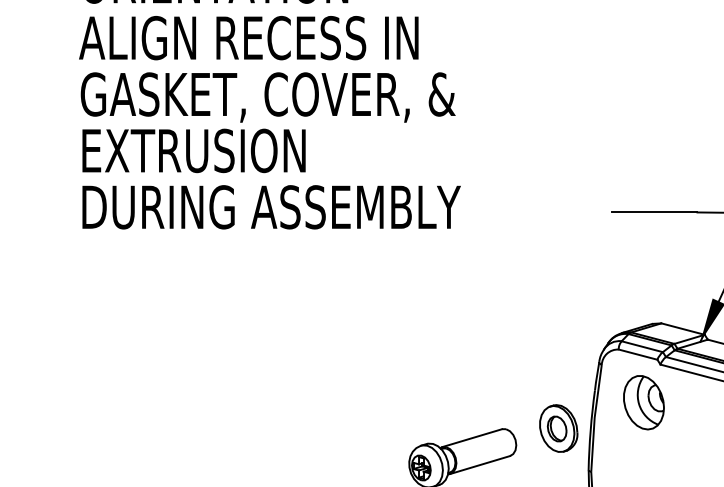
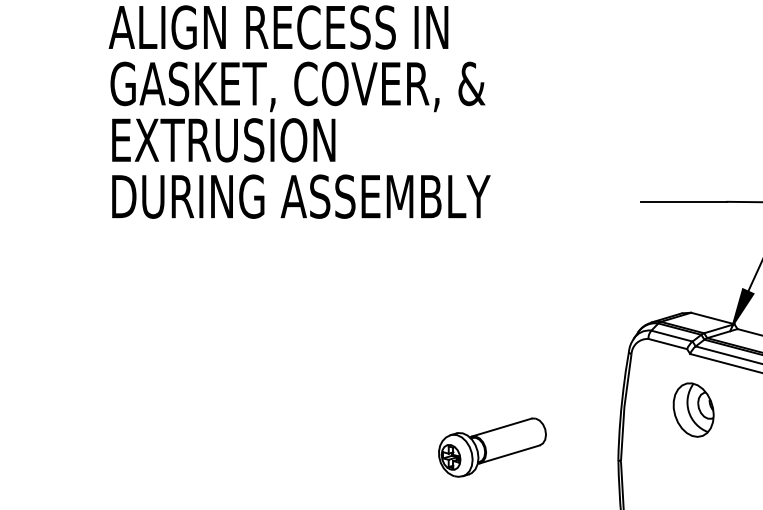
part: (643, 402) -> (693, 409), moved
part: (558, 428) -> (588, 417), removed

